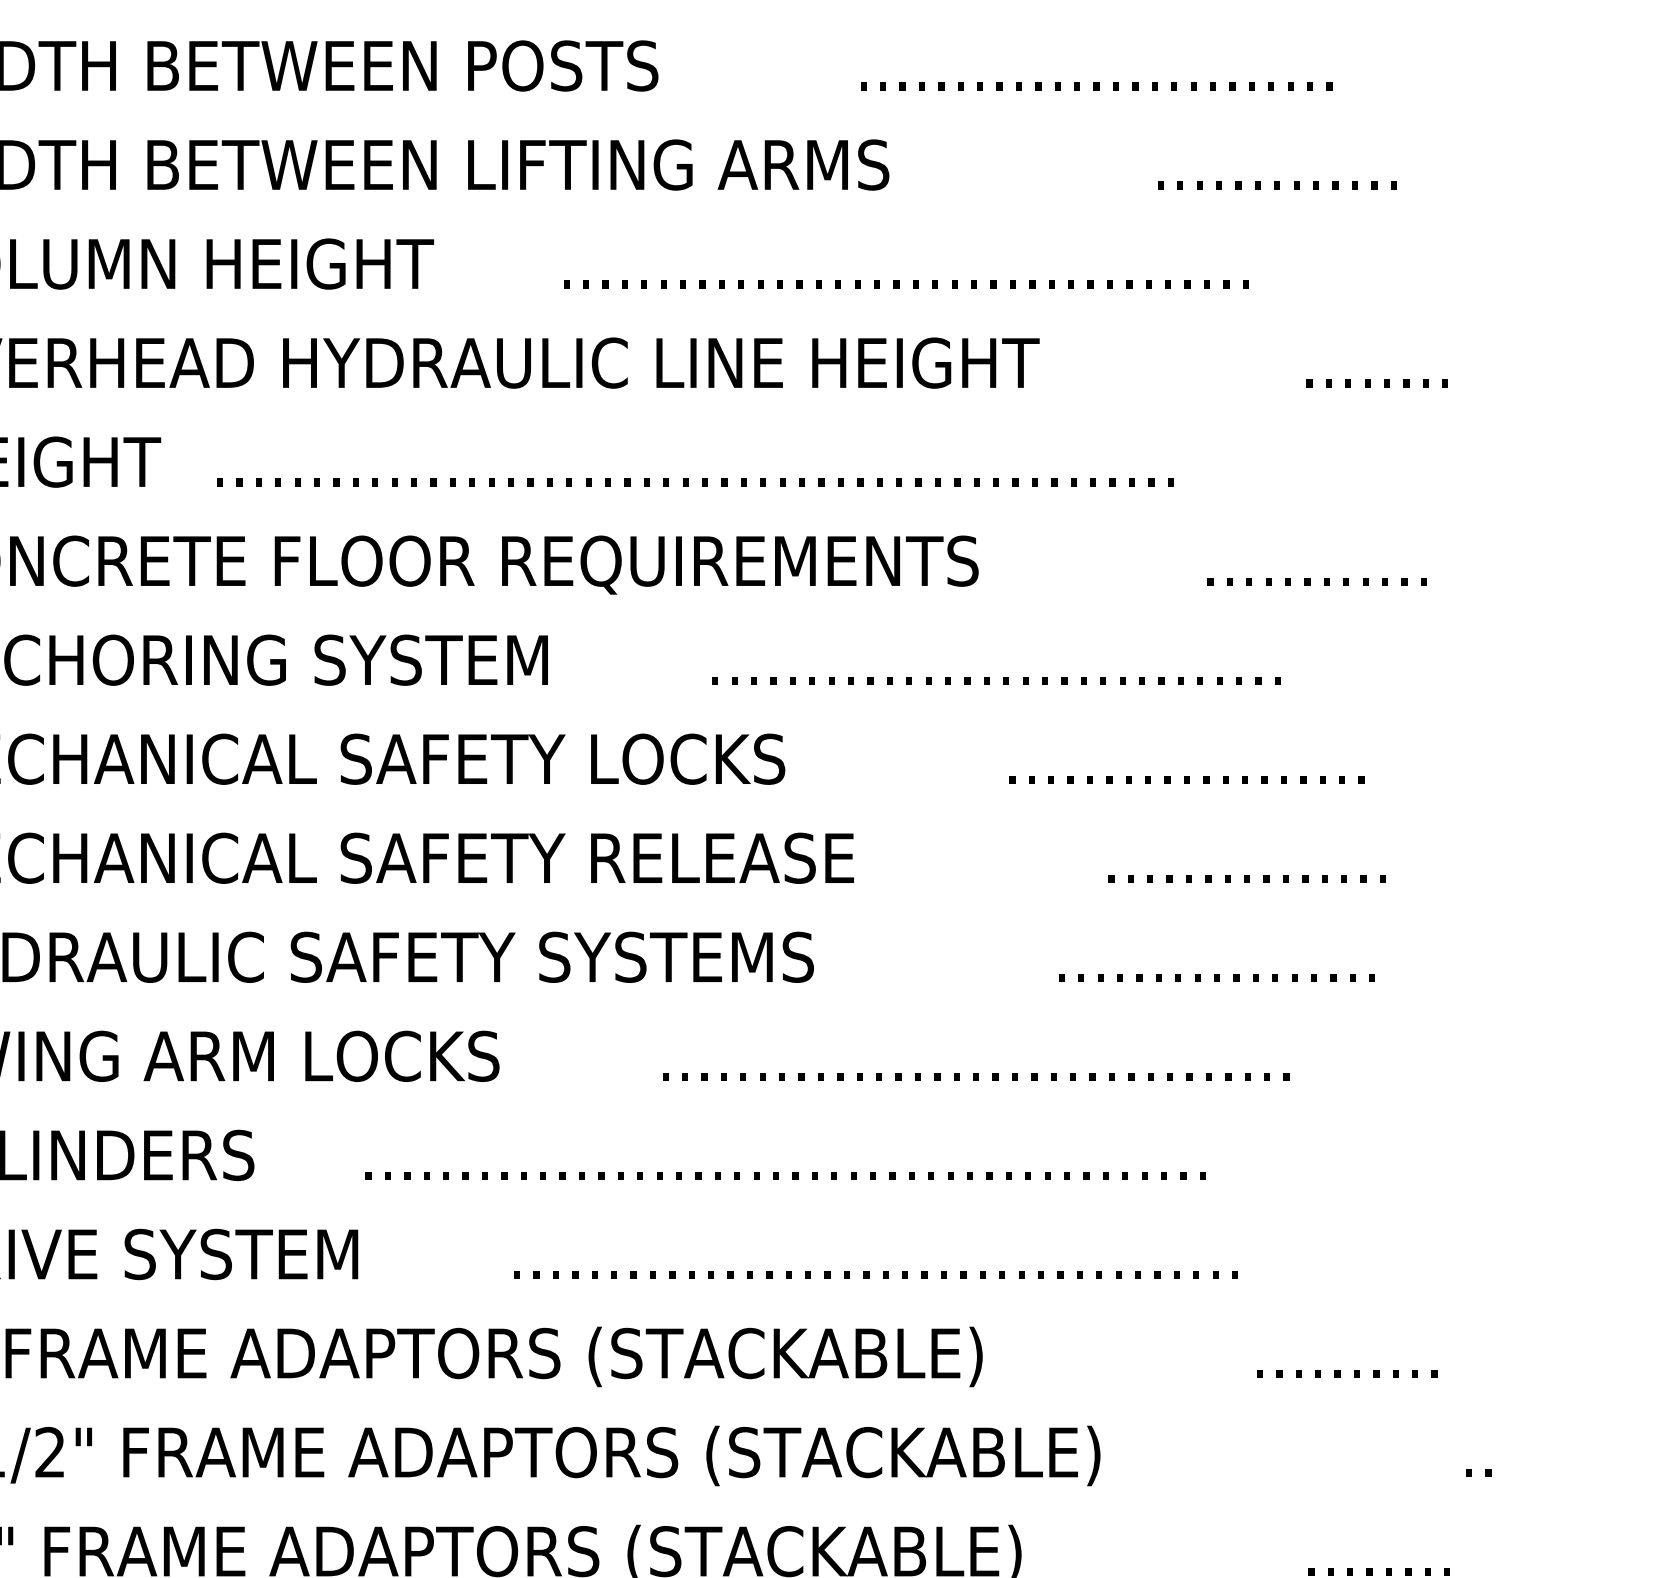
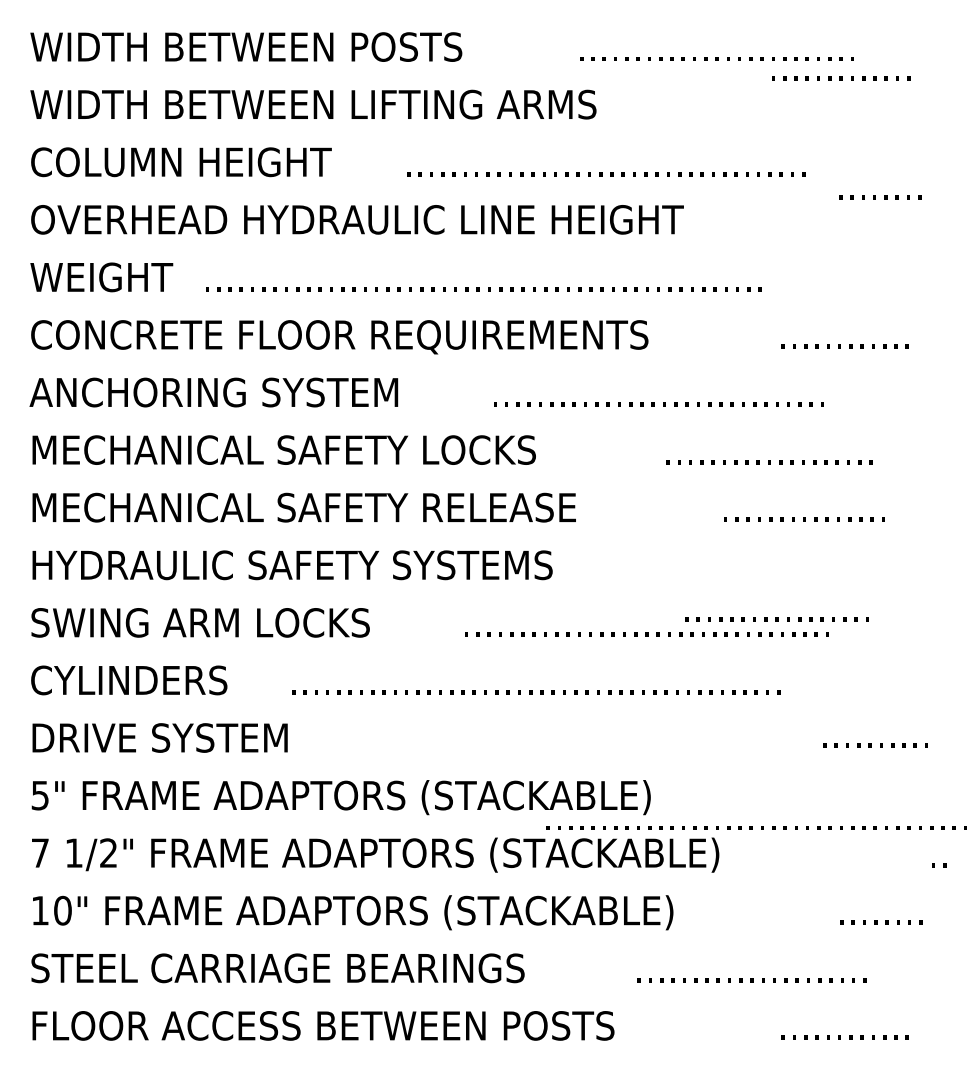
text: (1277, 185) -> (841, 78), moved
text: (1377, 383) -> (880, 197), moved
text: (1216, 978) -> (776, 619), moved
text: (875, 1274) -> (756, 827), moved
text: (1346, 1373) -> (875, 745), moved

